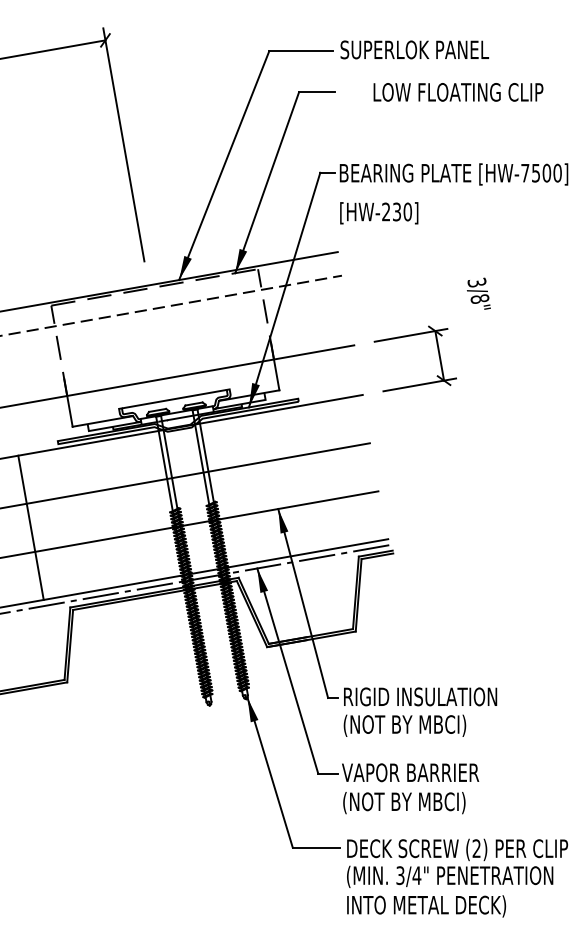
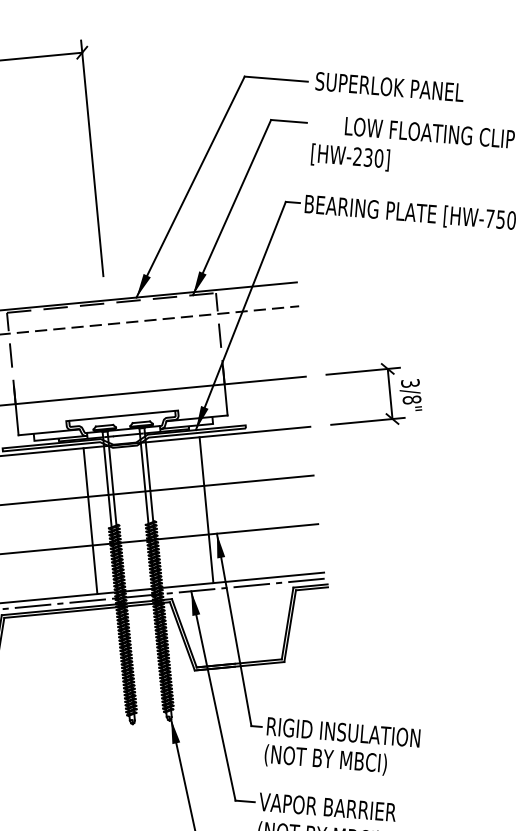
text: (379, 213) -> (350, 157), moved
text: (478, 293) -> (410, 394), moved
line: (265, 486) -> (206, 510), added
line: (150, 506) -> (89, 520), added

